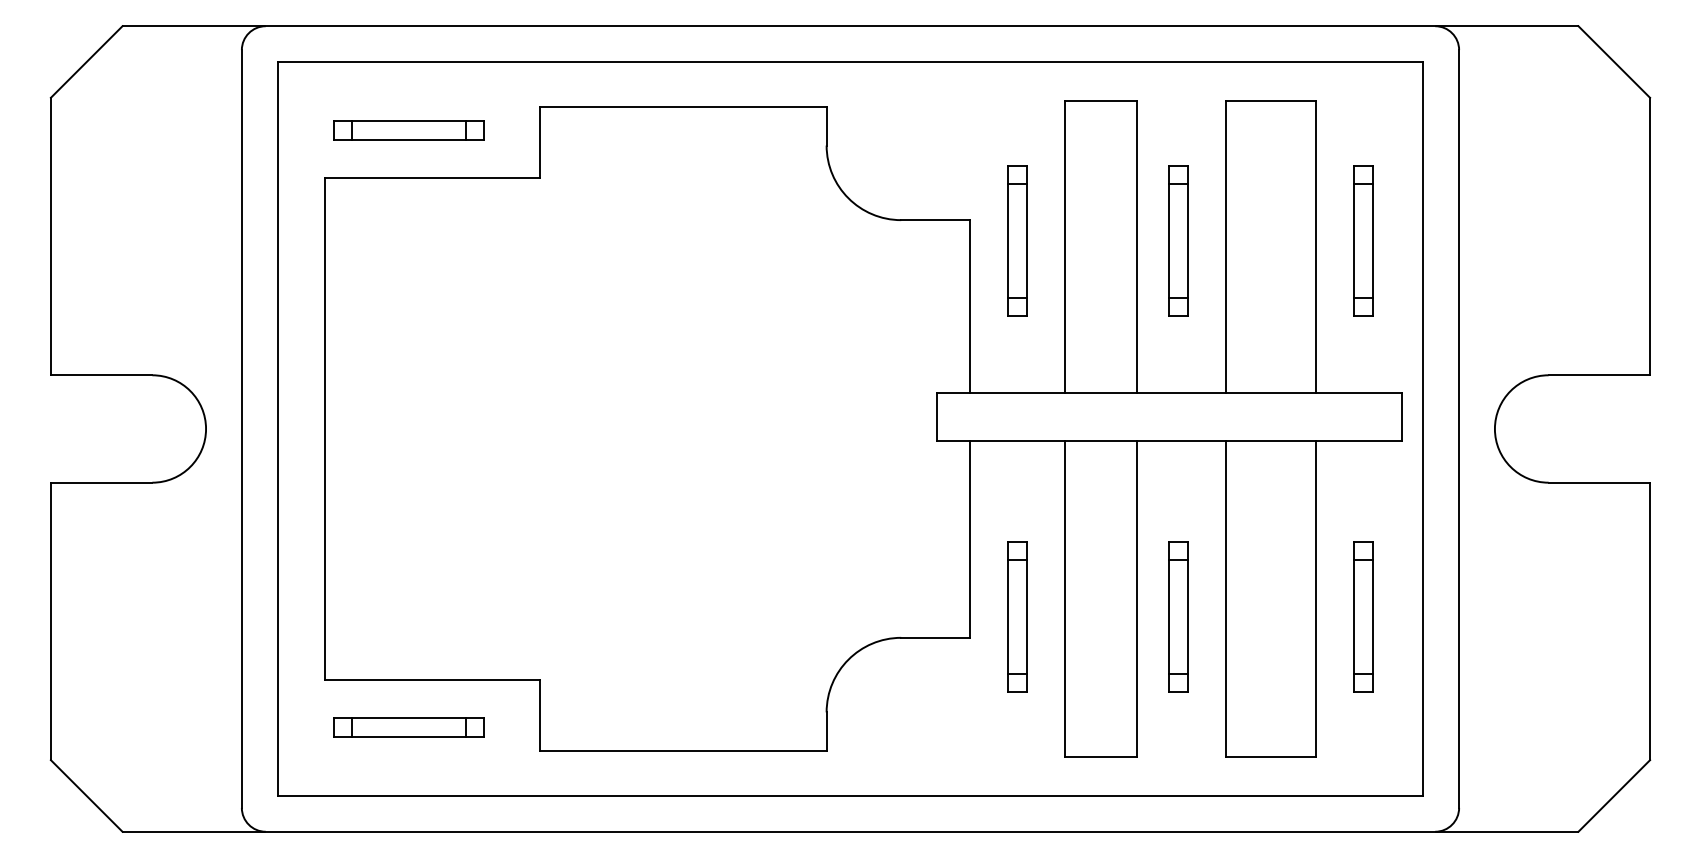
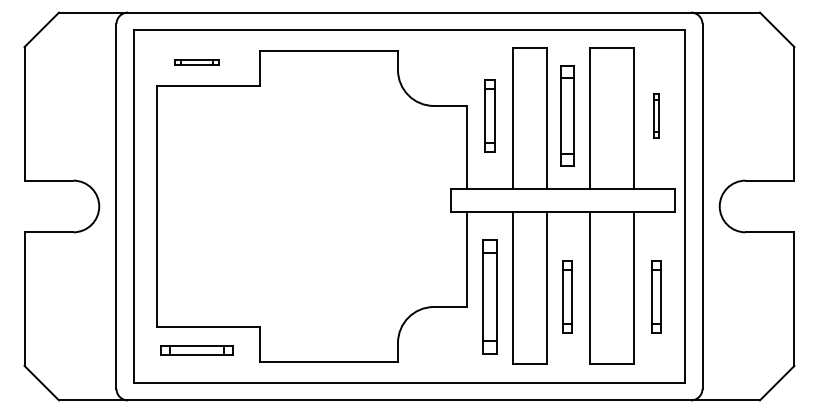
part: (408, 129) -> (196, 62), size x0.6
part: (1178, 239) -> (567, 115), size x1.4
part: (1363, 239) -> (656, 115), size x0.6
part: (1016, 615) -> (489, 296), size x1.6

